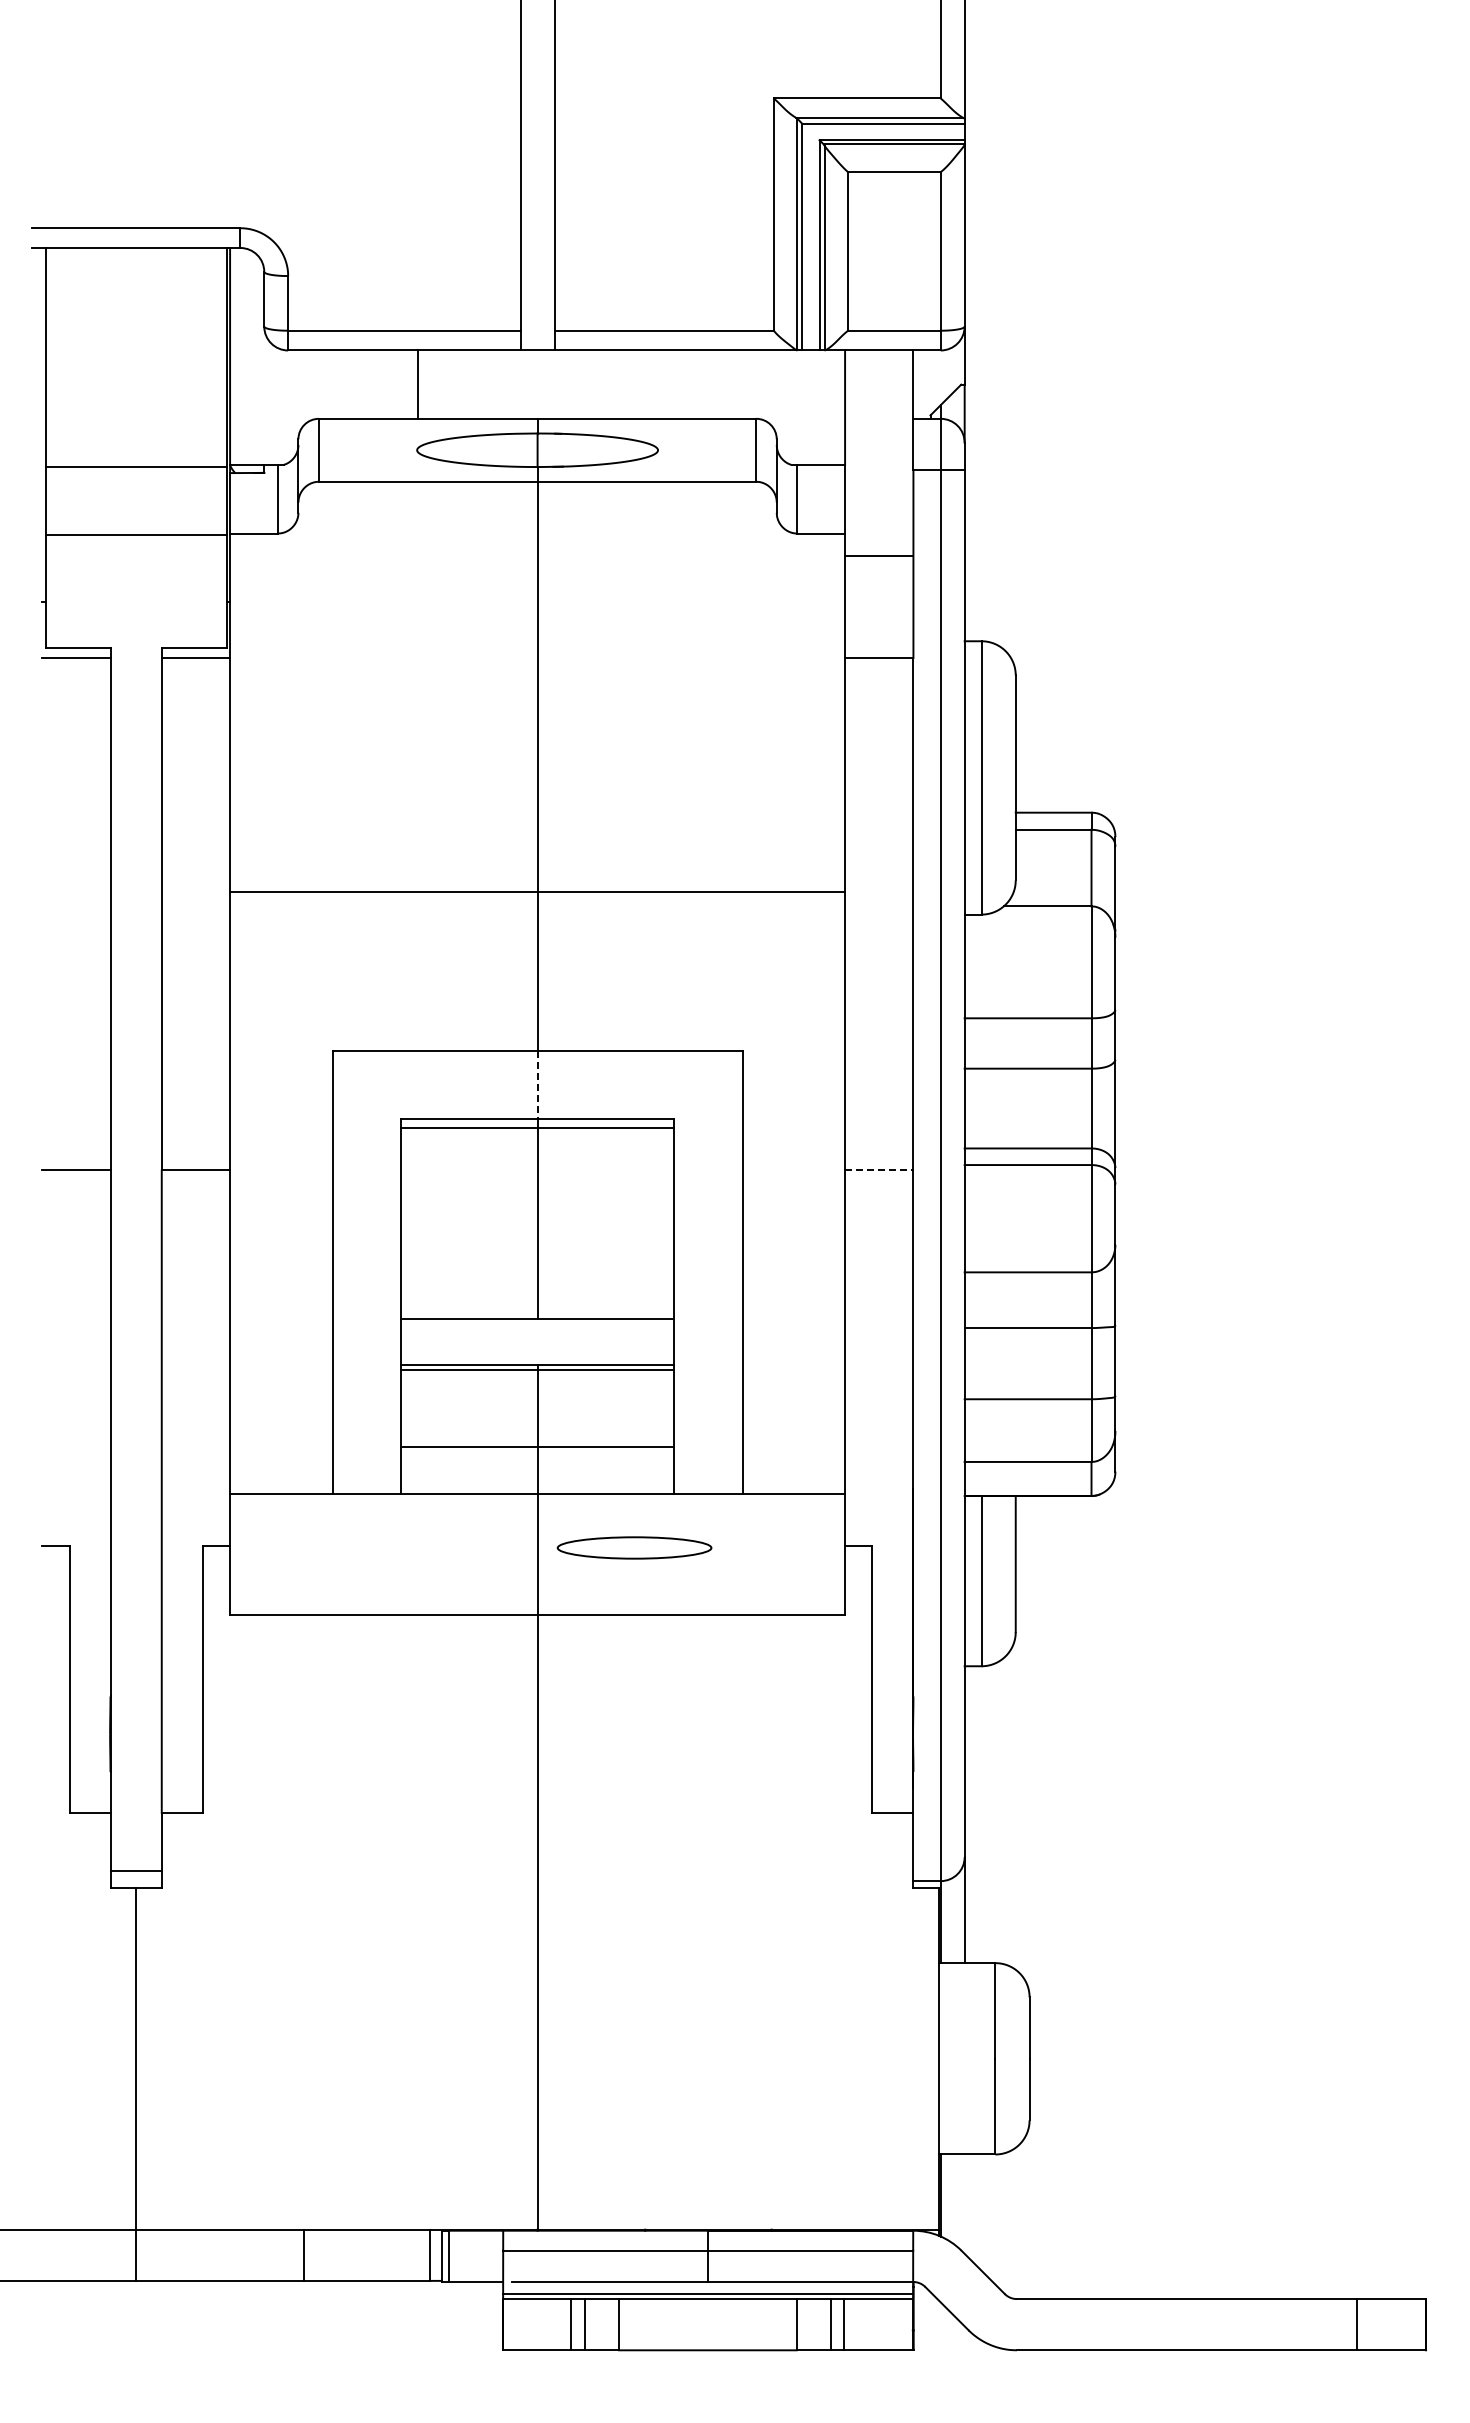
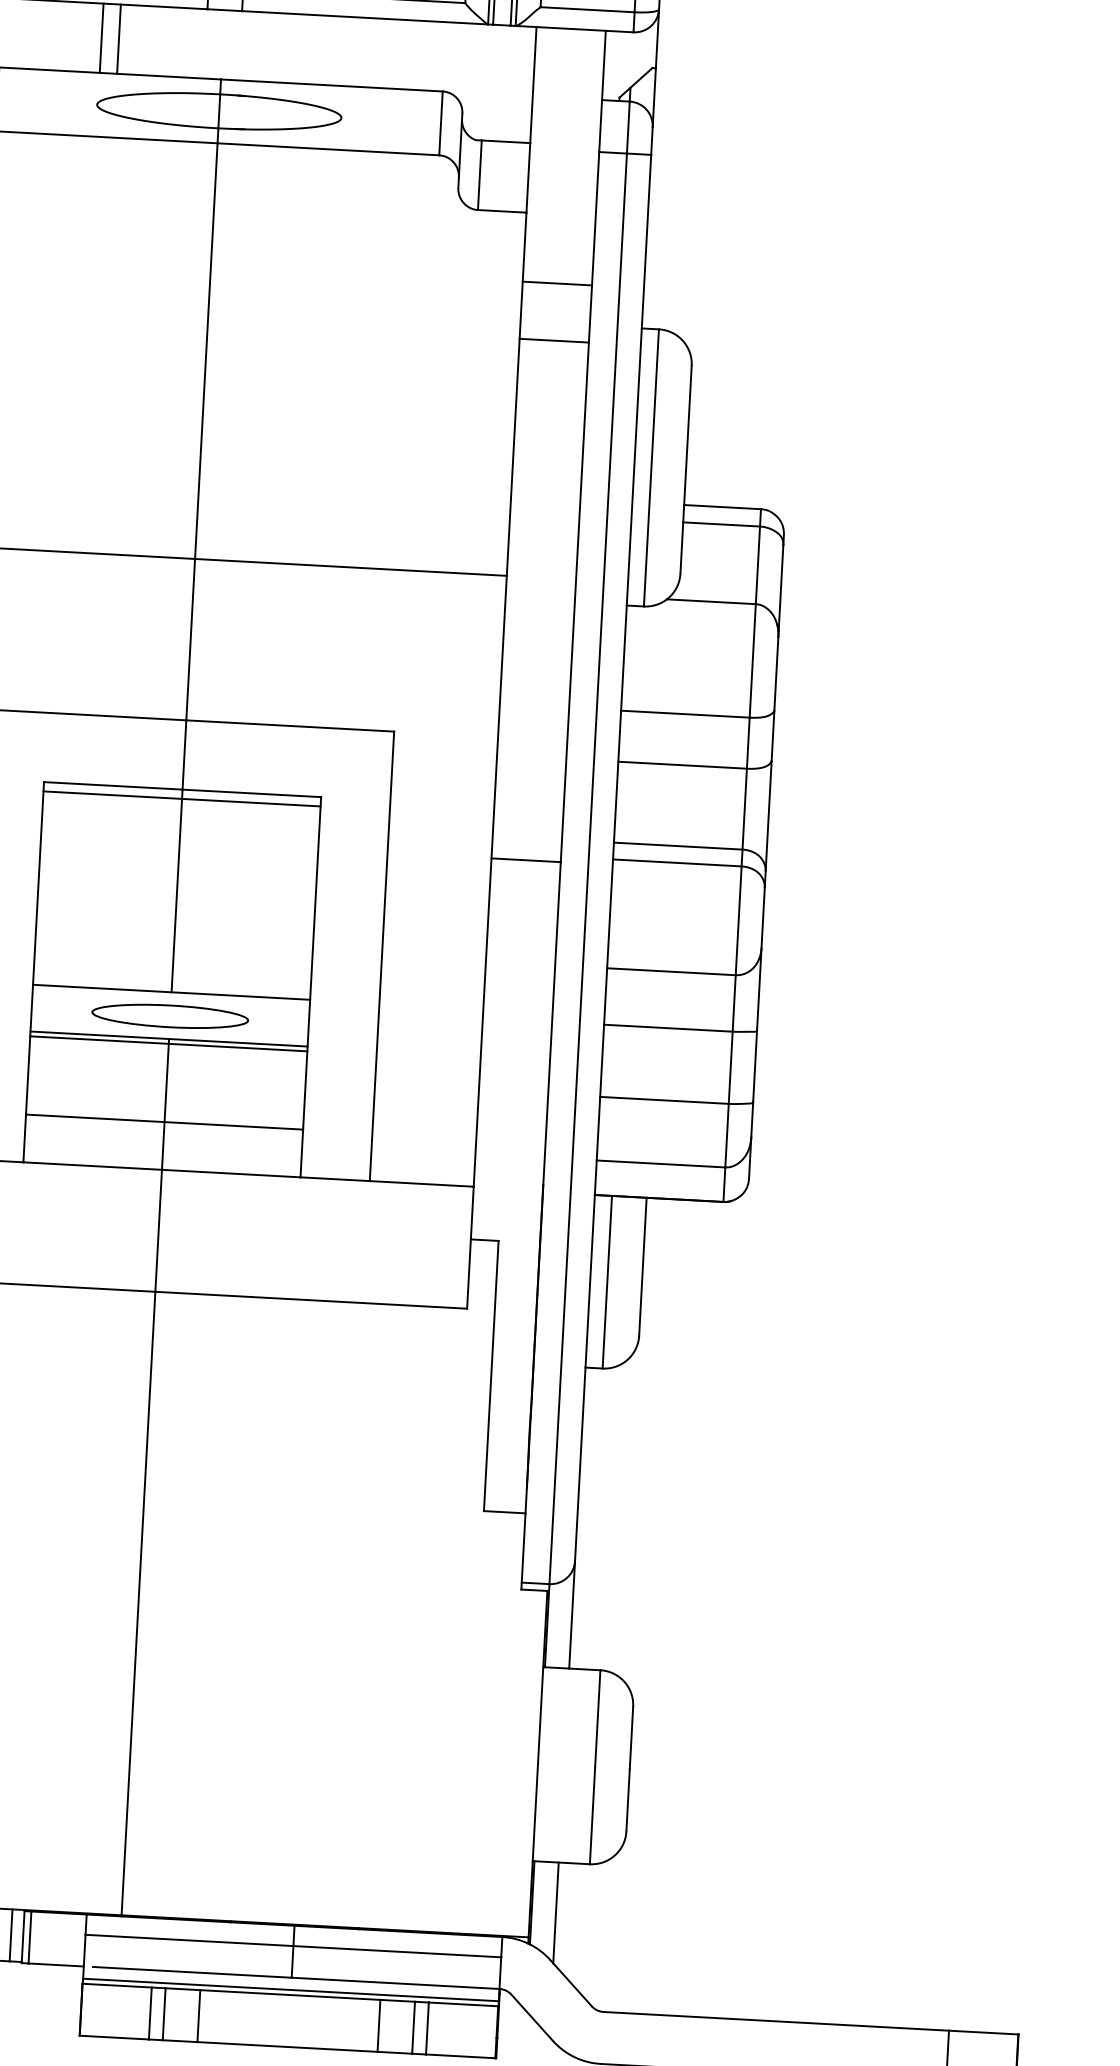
line: (435, 384) -> (119, 39), added
line: (879, 555) -> (557, 283), moved
line: (537, 1085) -> (184, 755), dashed -> solid
line: (879, 1170) -> (526, 860), dashed -> solid
part: (634, 1547) -> (170, 1015), moved
line: (964, 2203) -> (555, 1912), added

